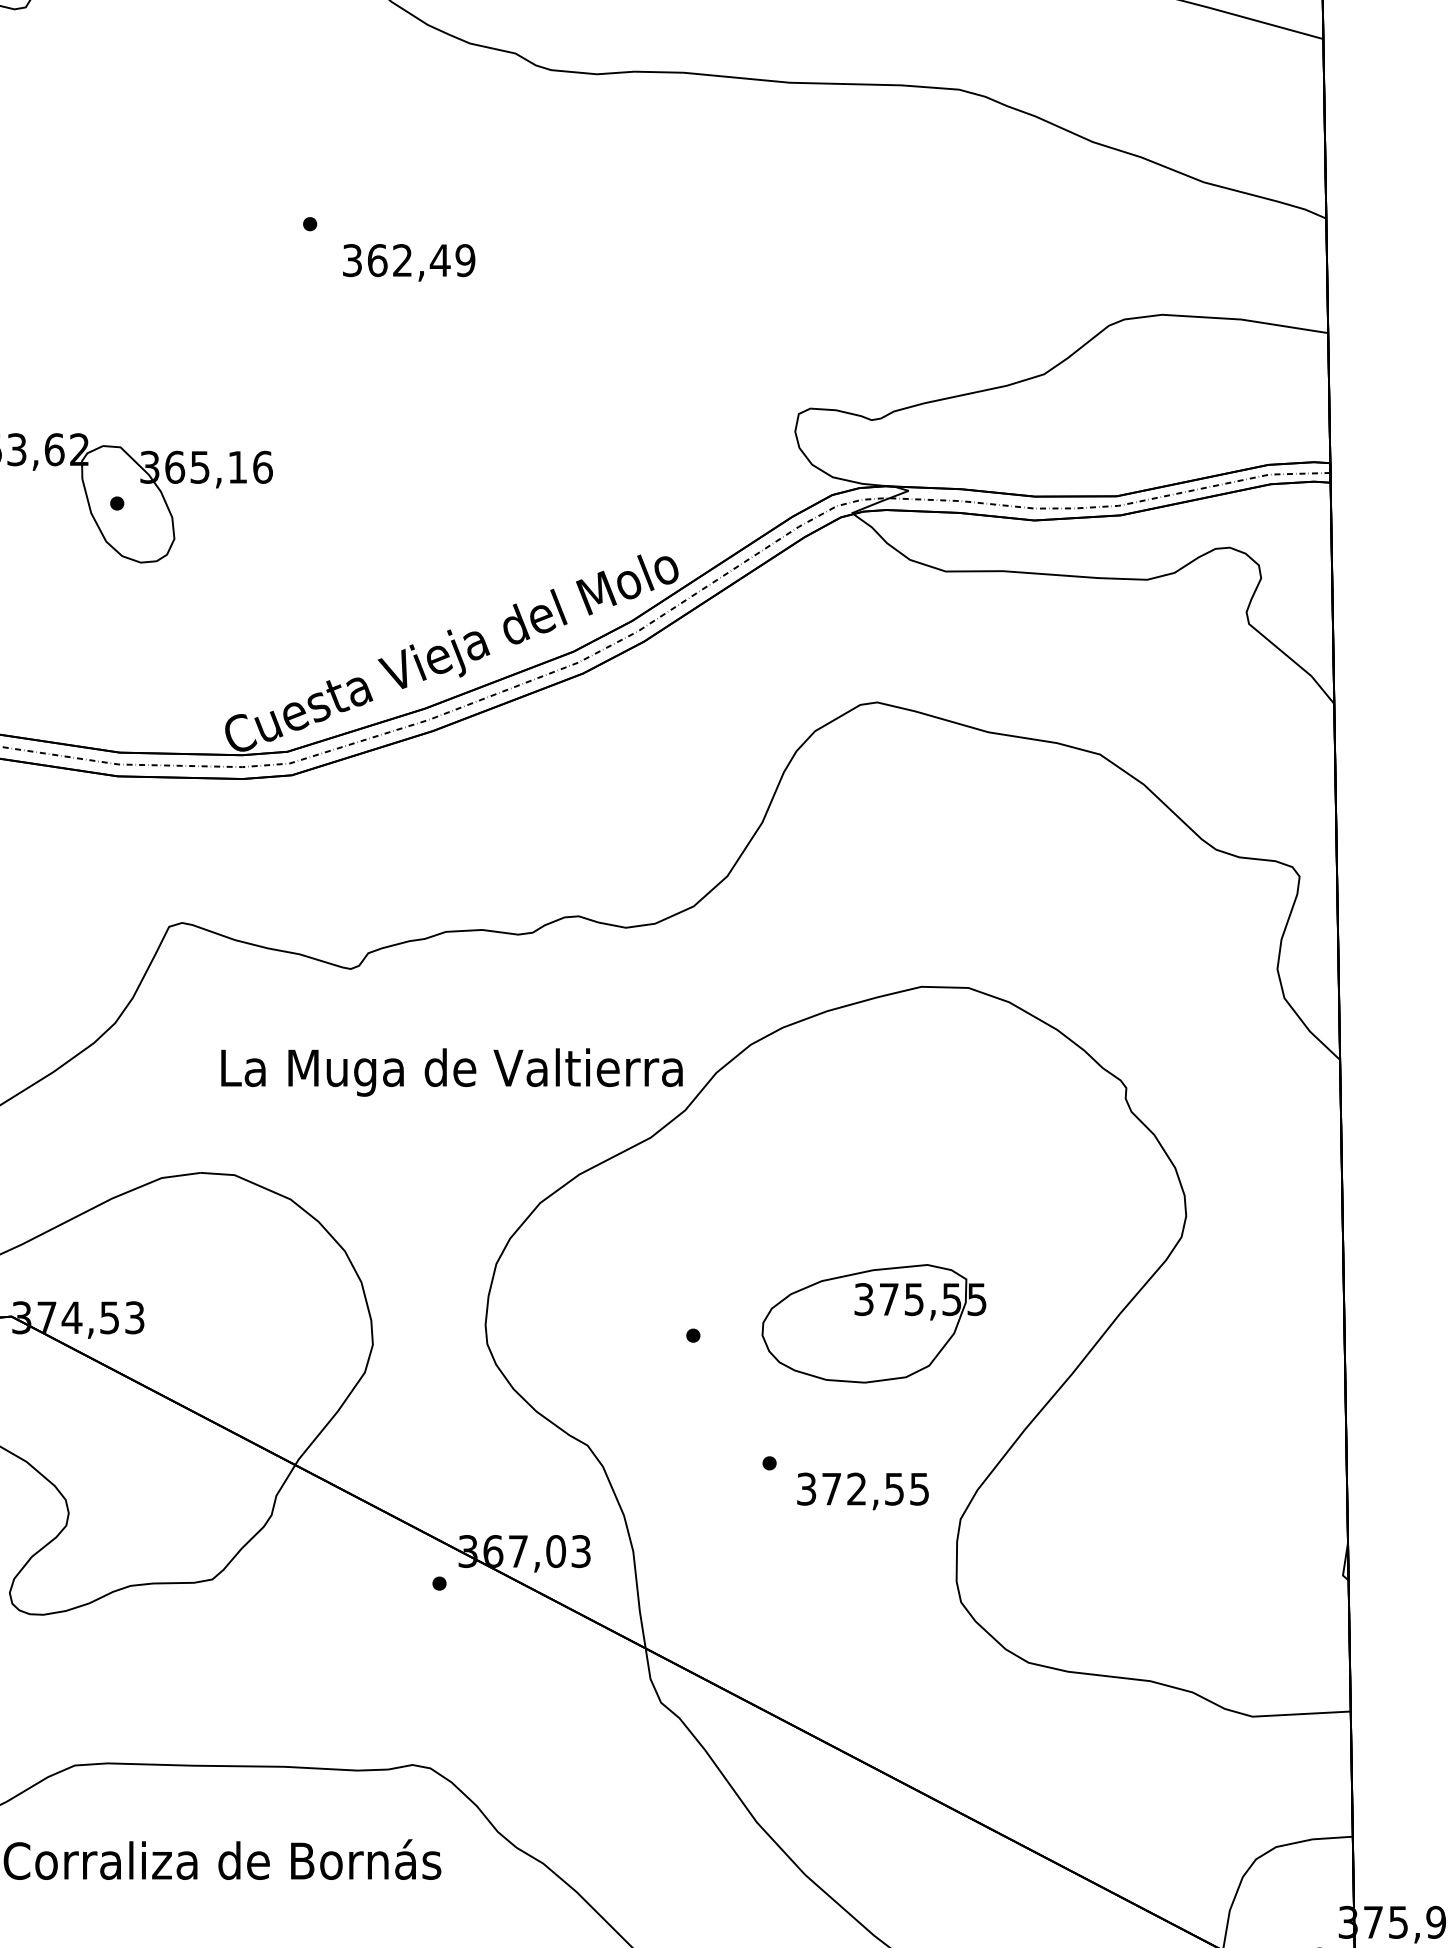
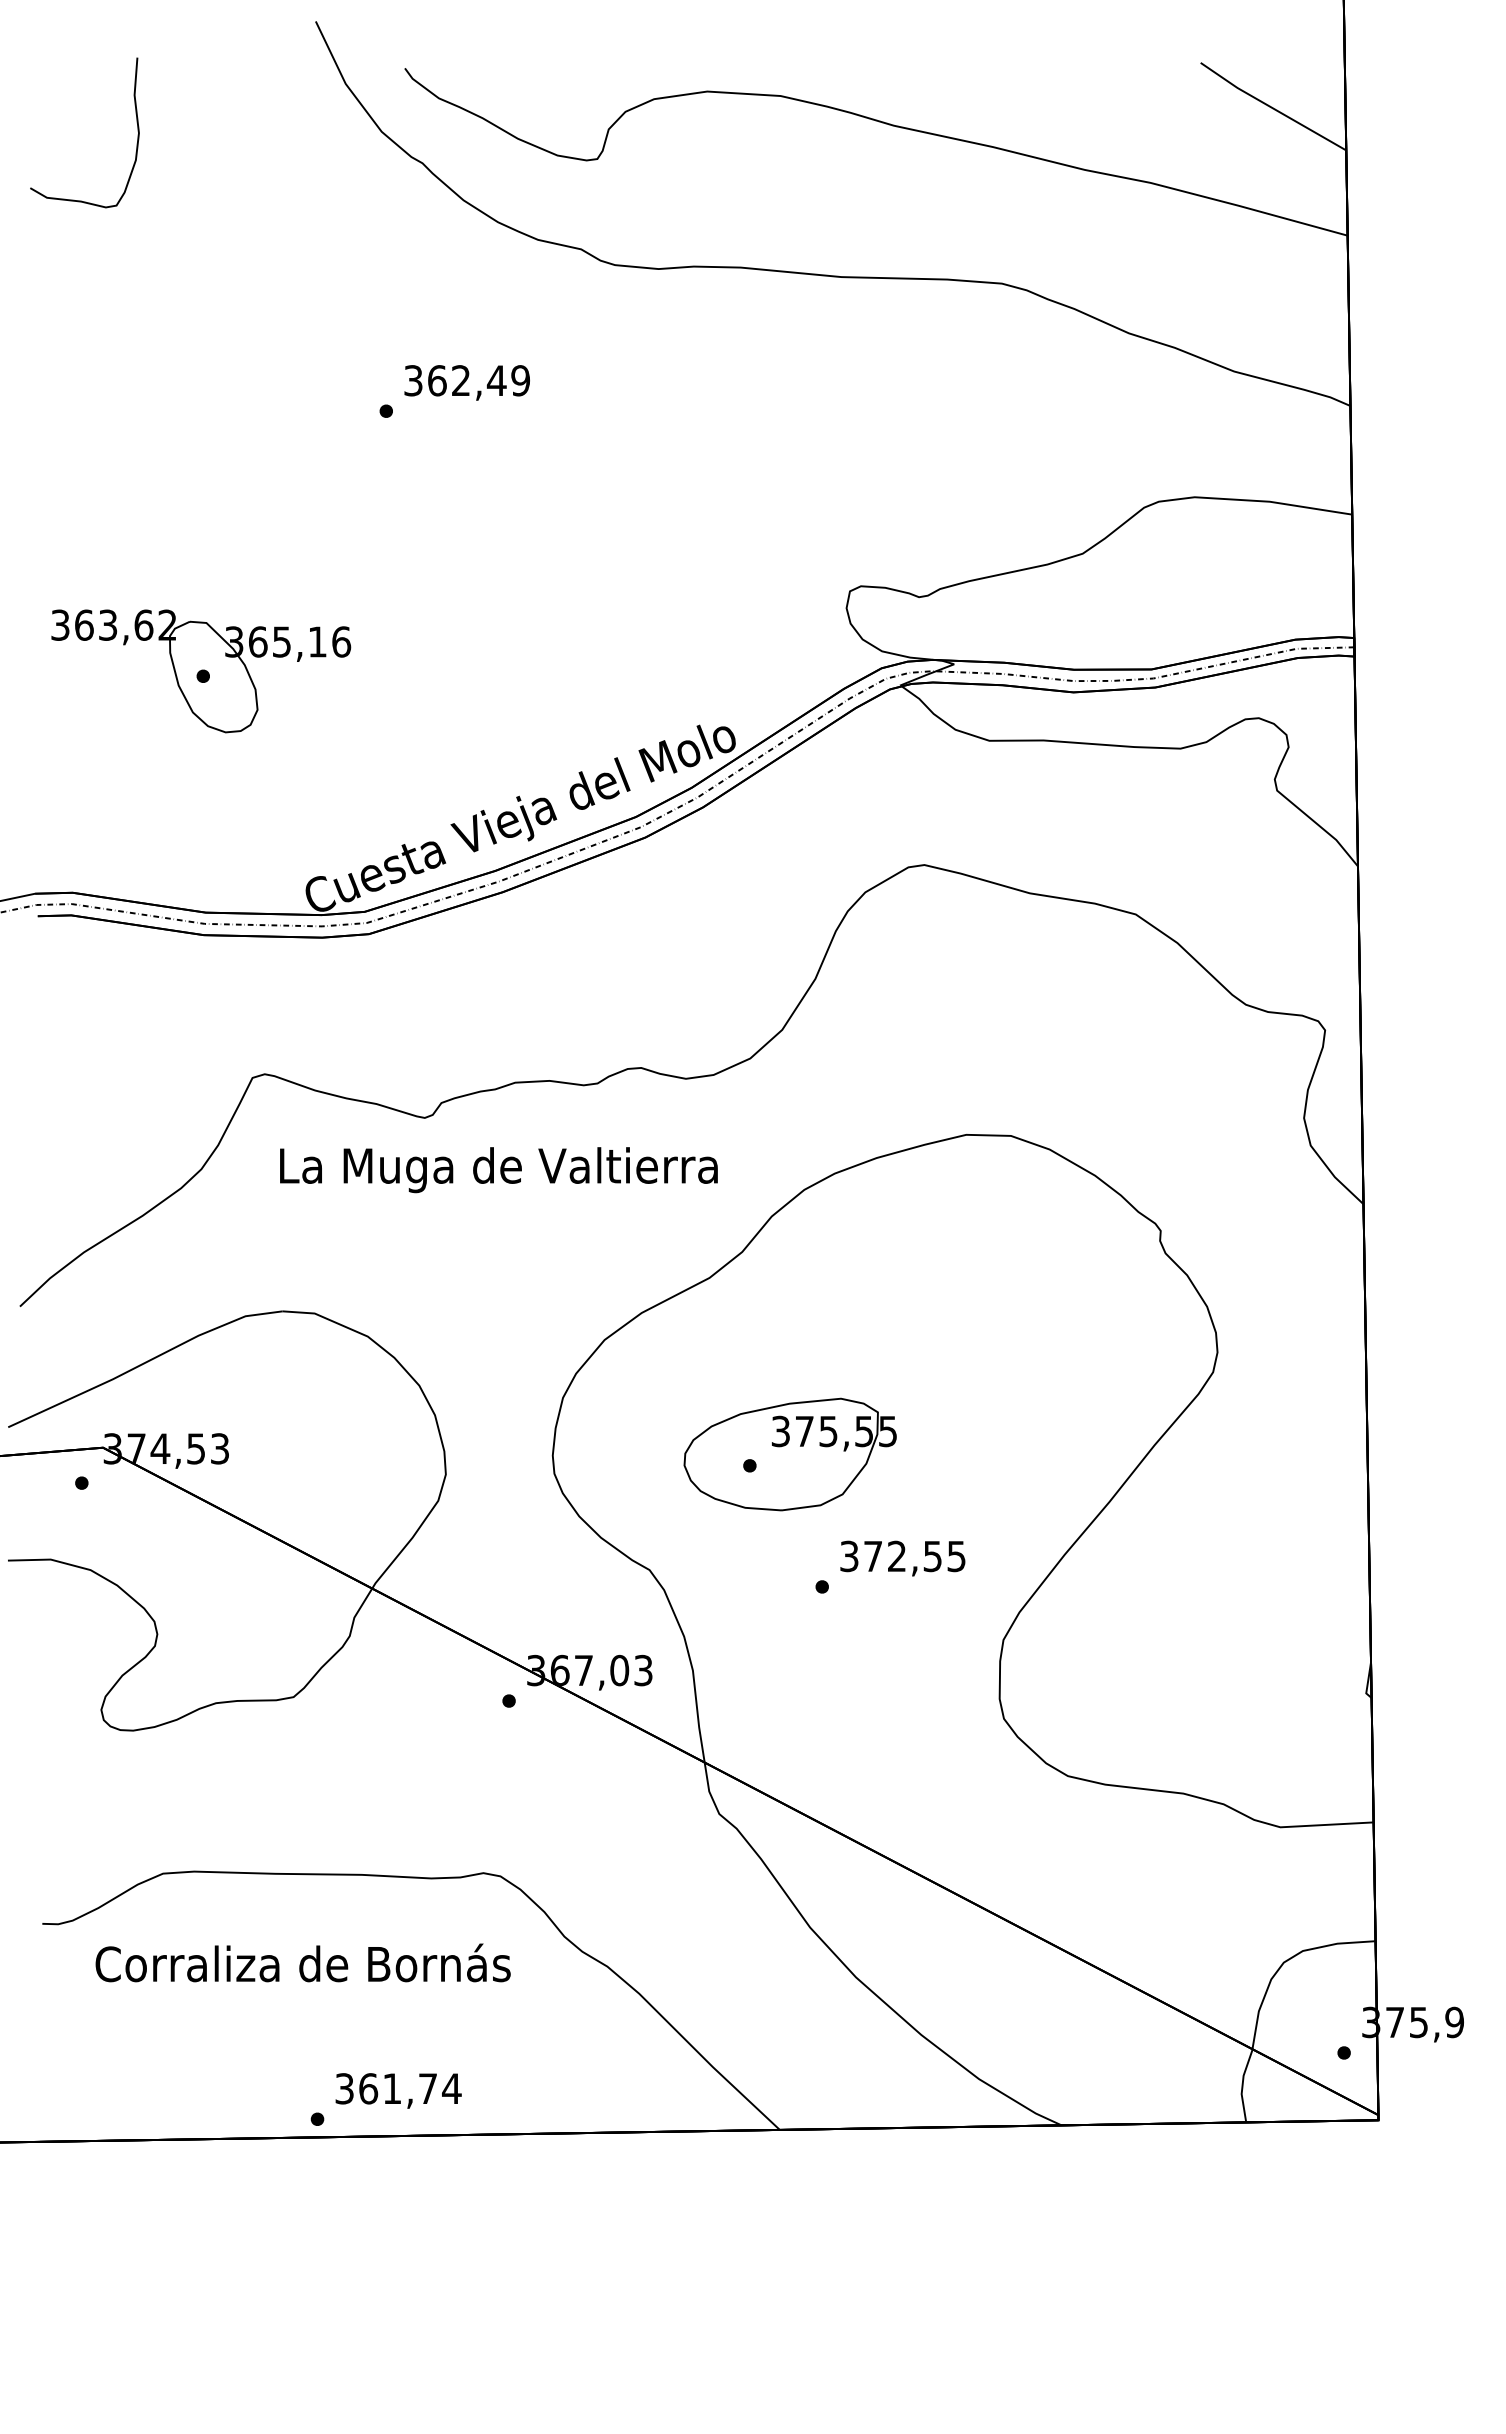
text: (408, 262) -> (466, 382), moved
text: (451, 1072) -> (498, 1170), moved
part: (873, 1323) -> (789, 1454), moved
text: (862, 1491) -> (902, 1558), moved

